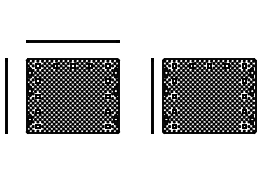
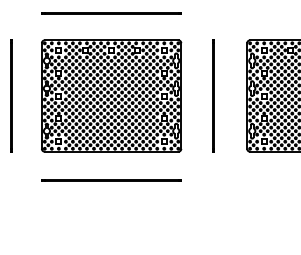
line: (152, 95) -> (213, 94), moved
line: (72, 152) -> (110, 180), added

